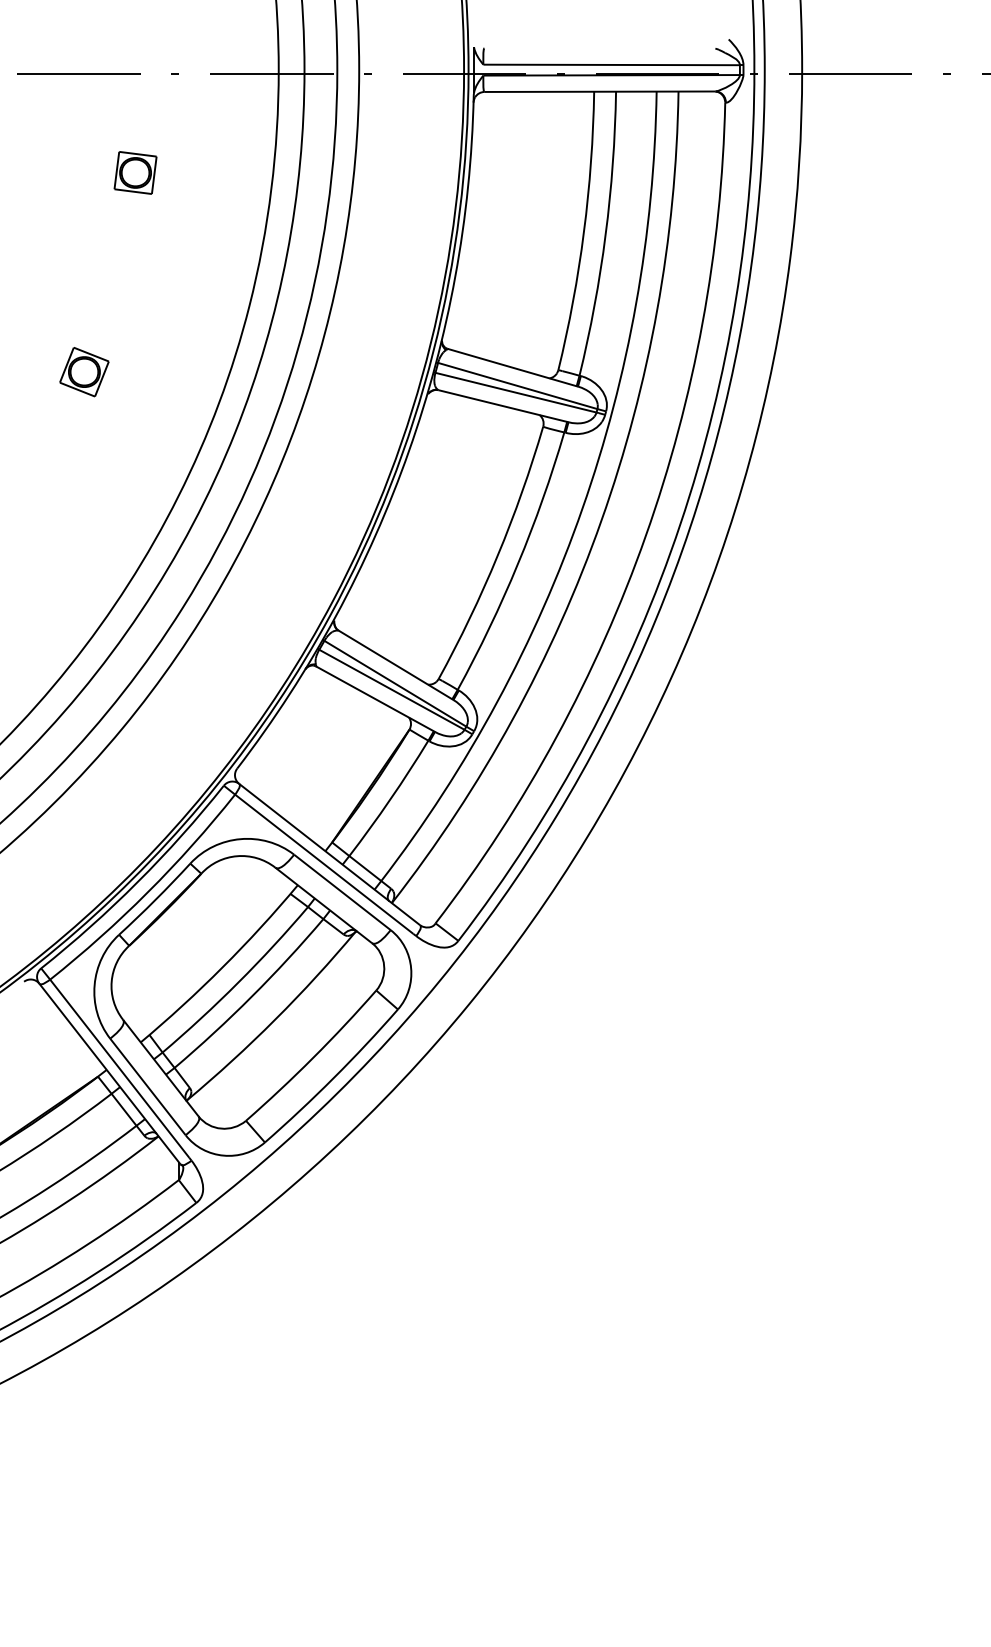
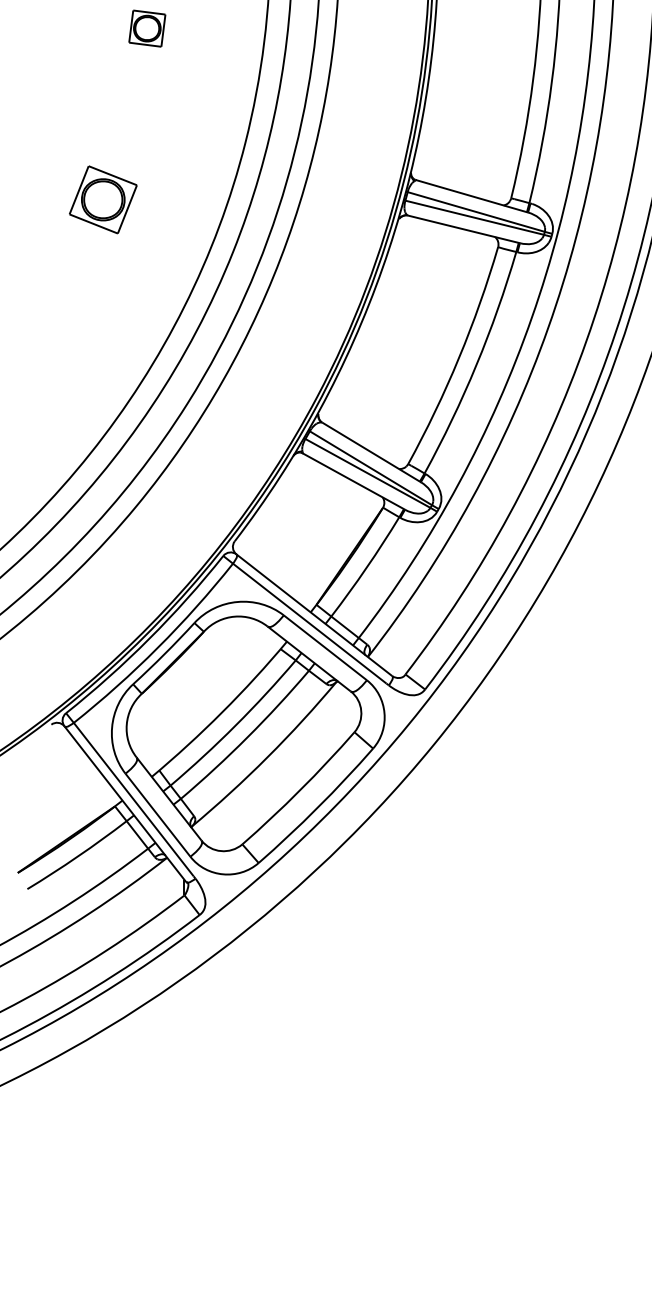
part: (84, 372) -> (103, 200), size x1.6

